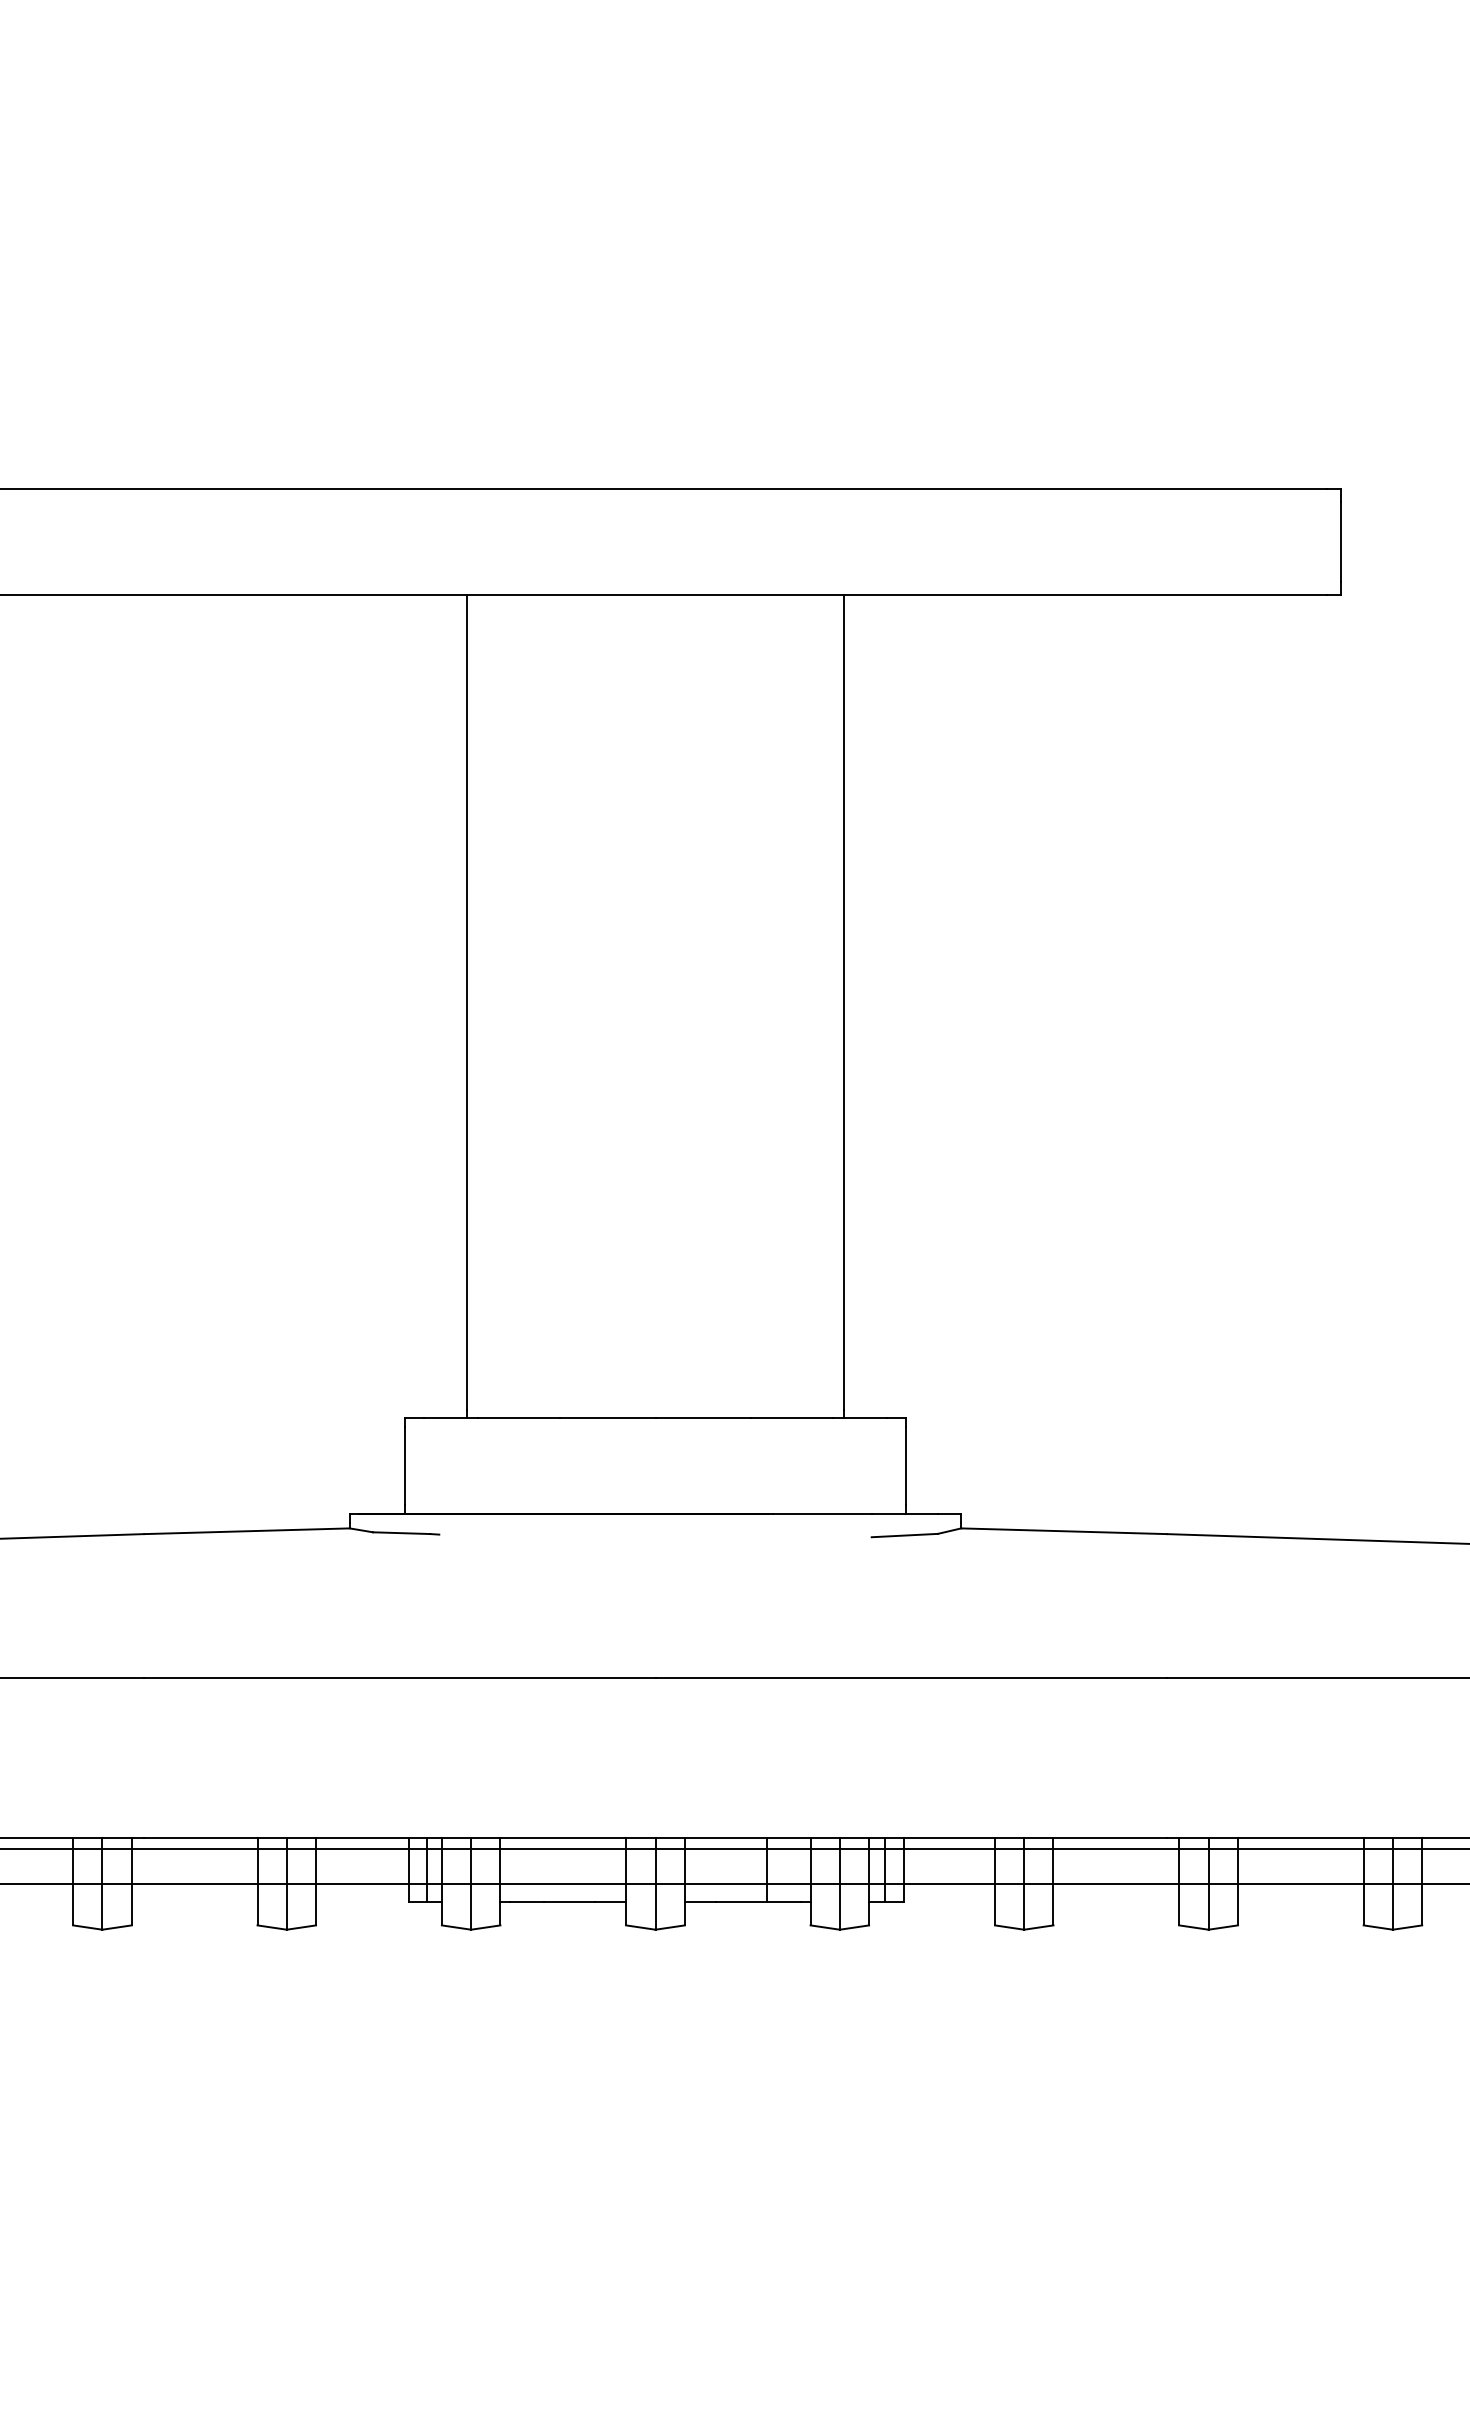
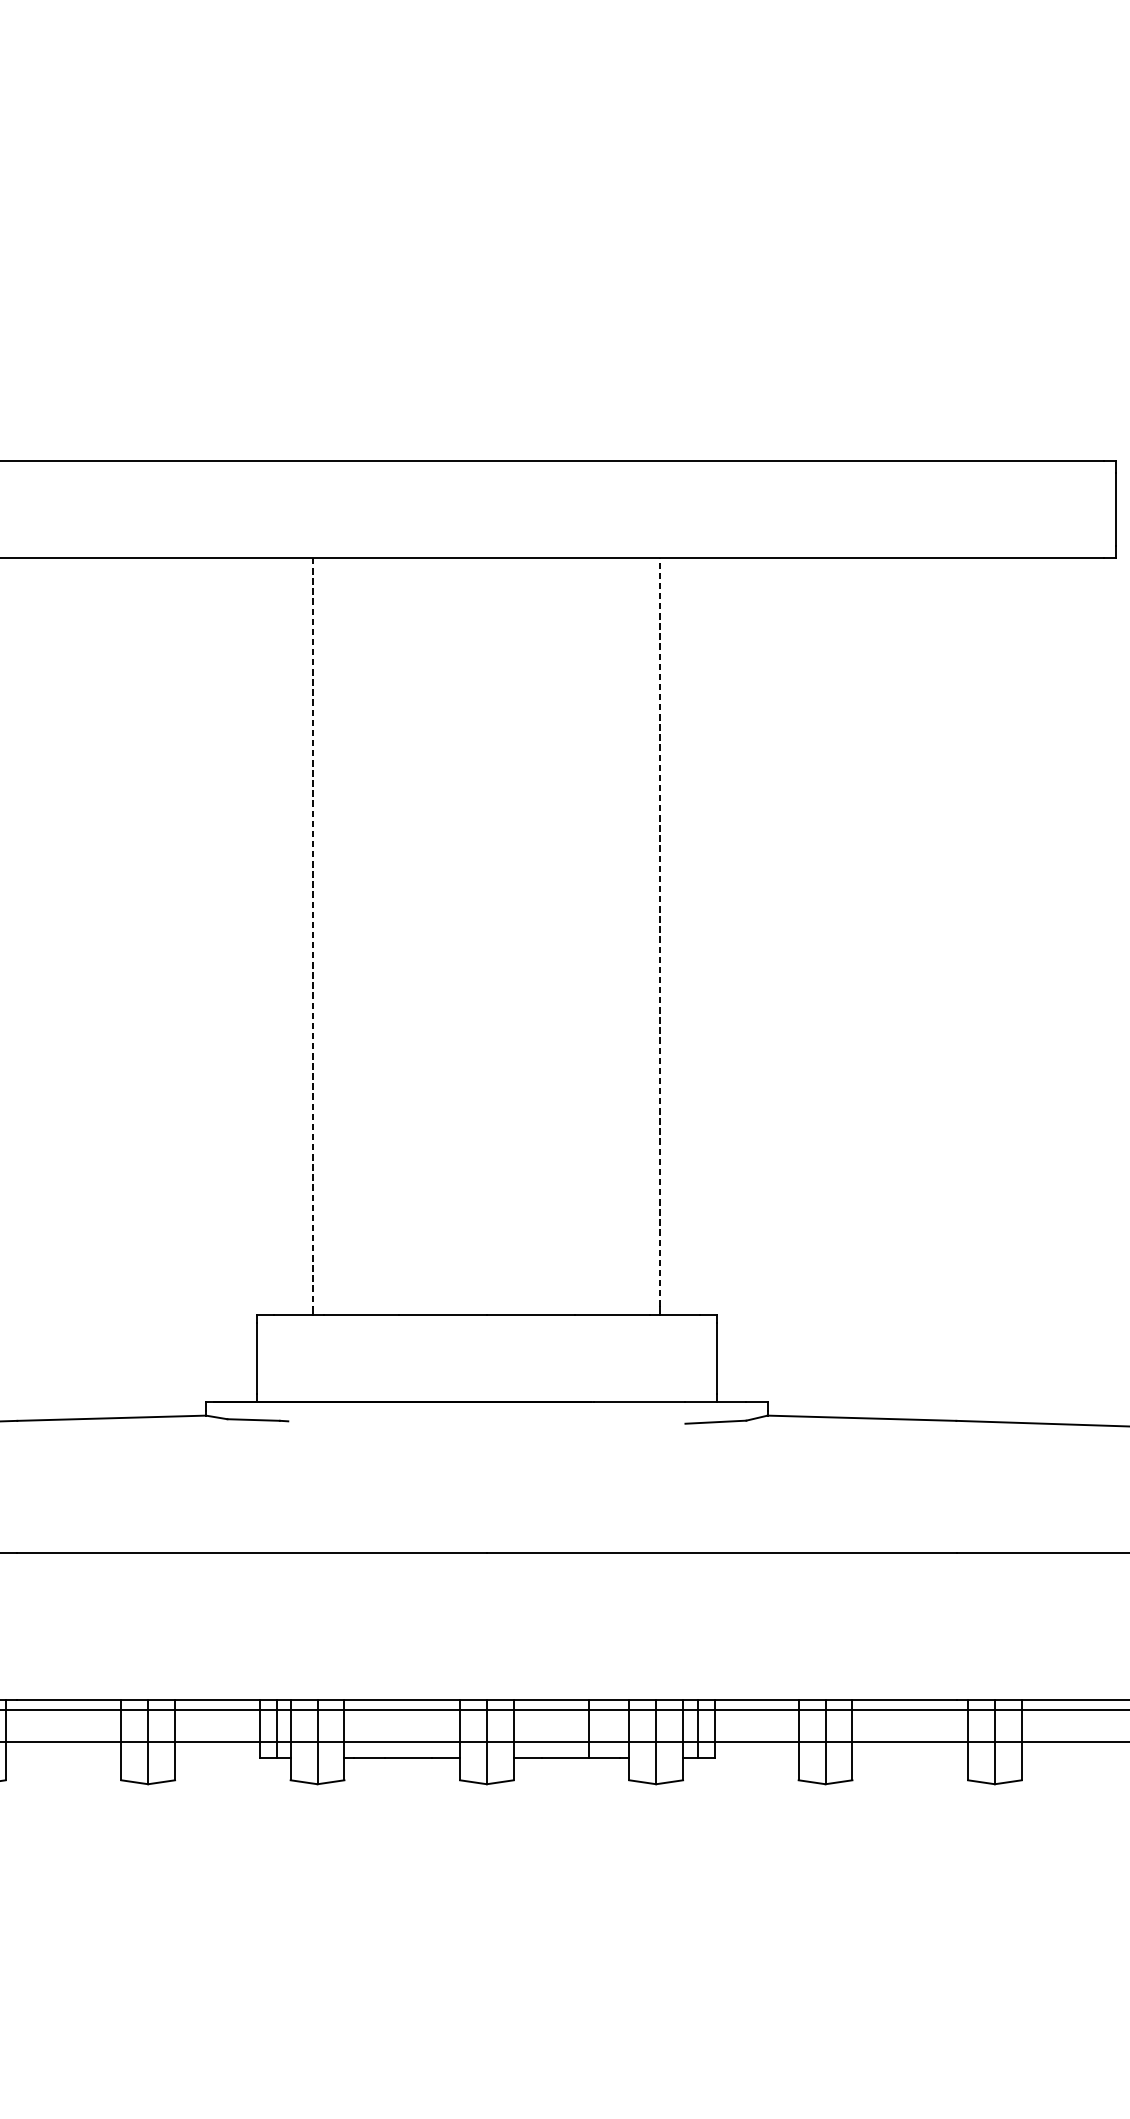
line: (844, 1001) -> (660, 931), solid -> dashed
line: (466, 1002) -> (313, 932), solid -> dashed

